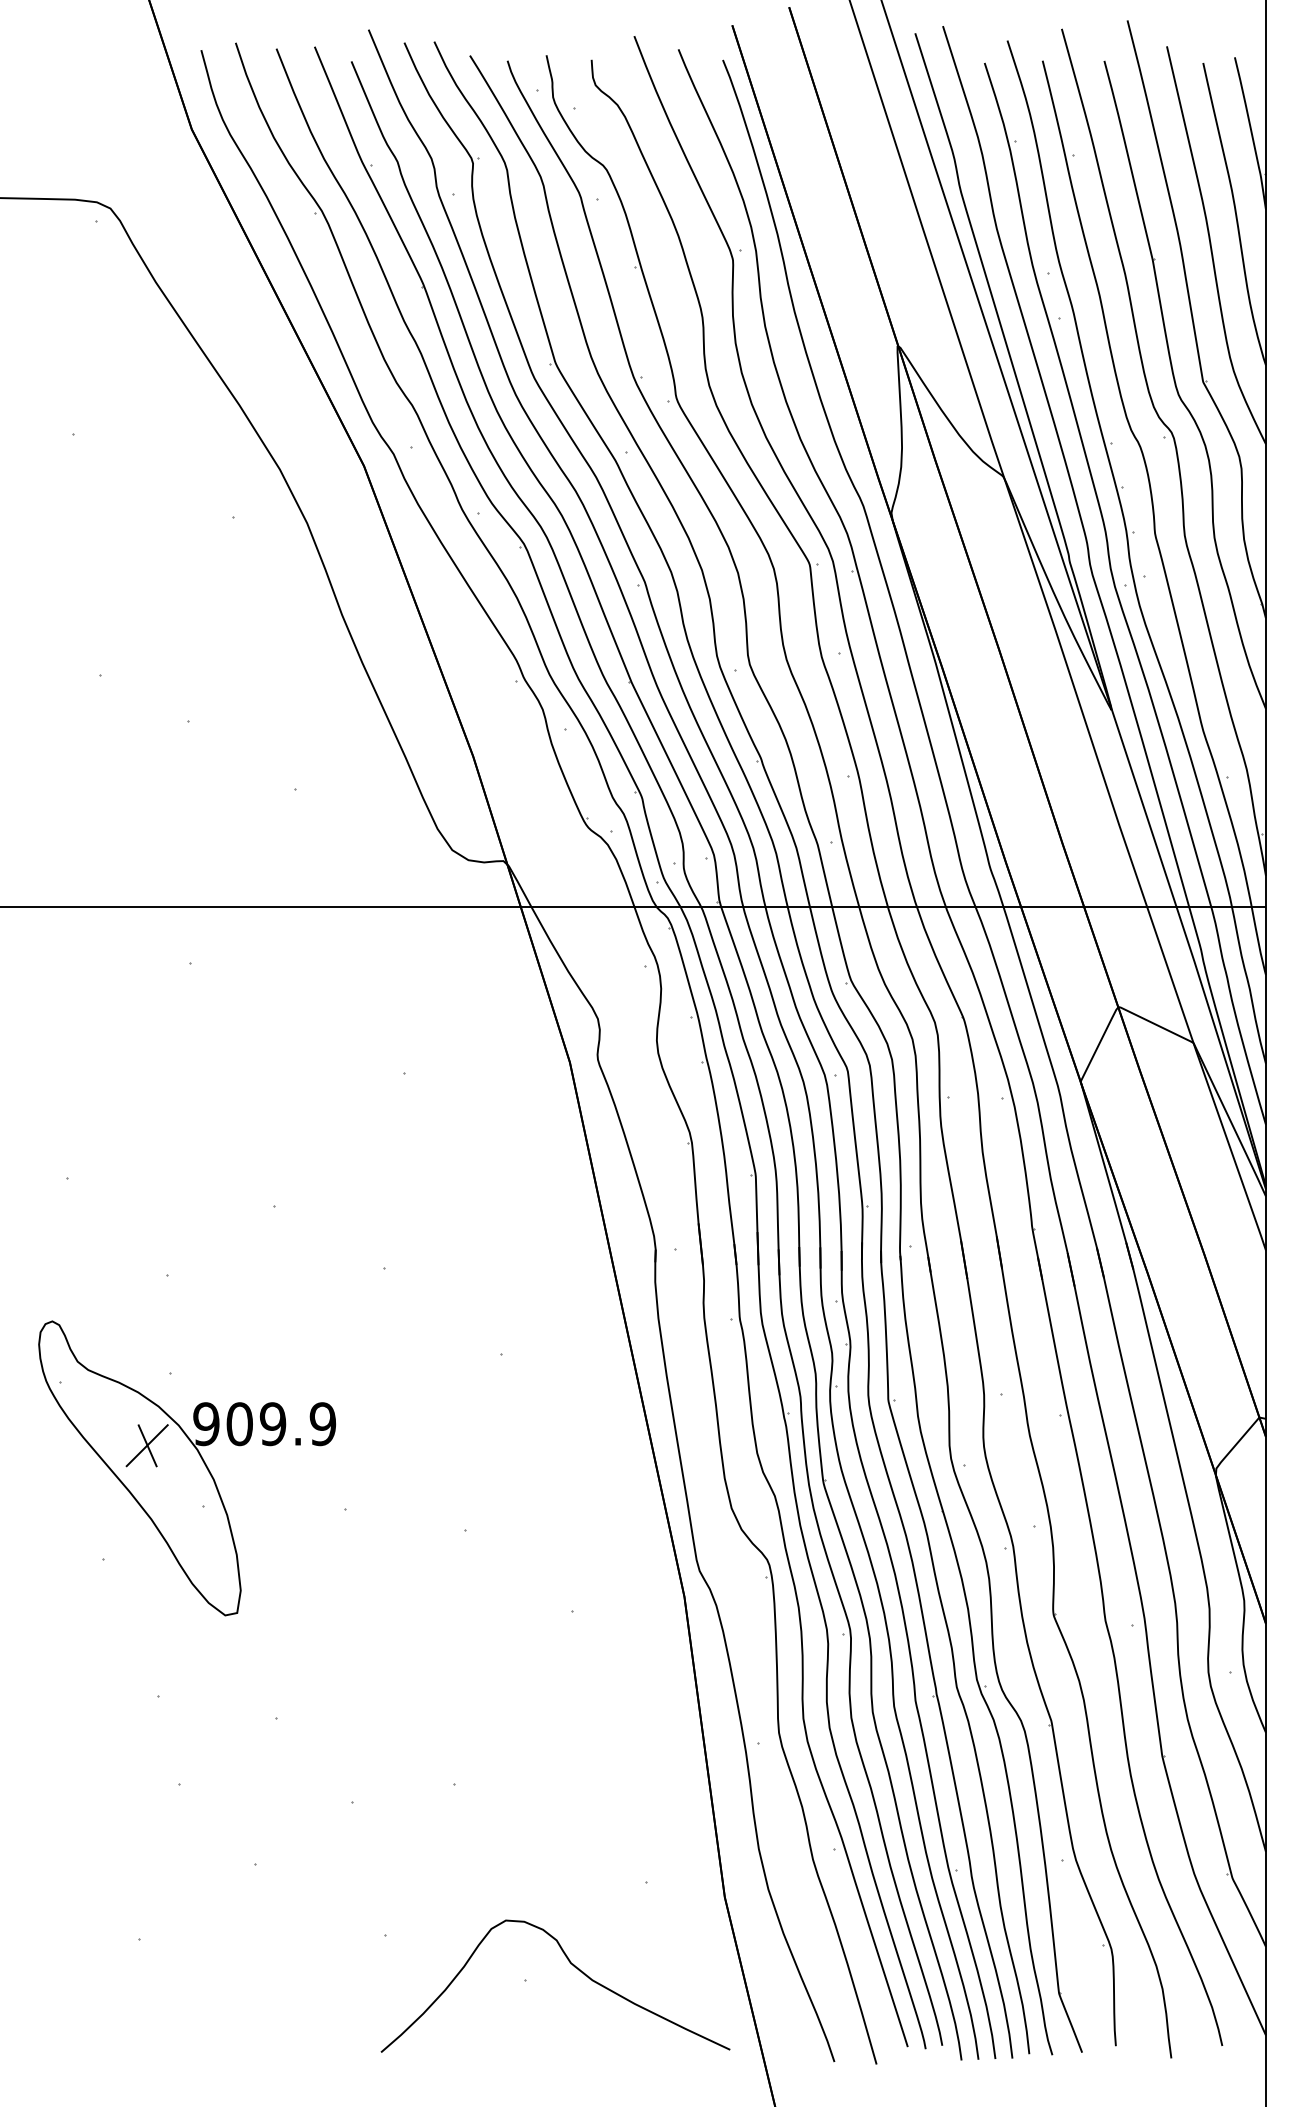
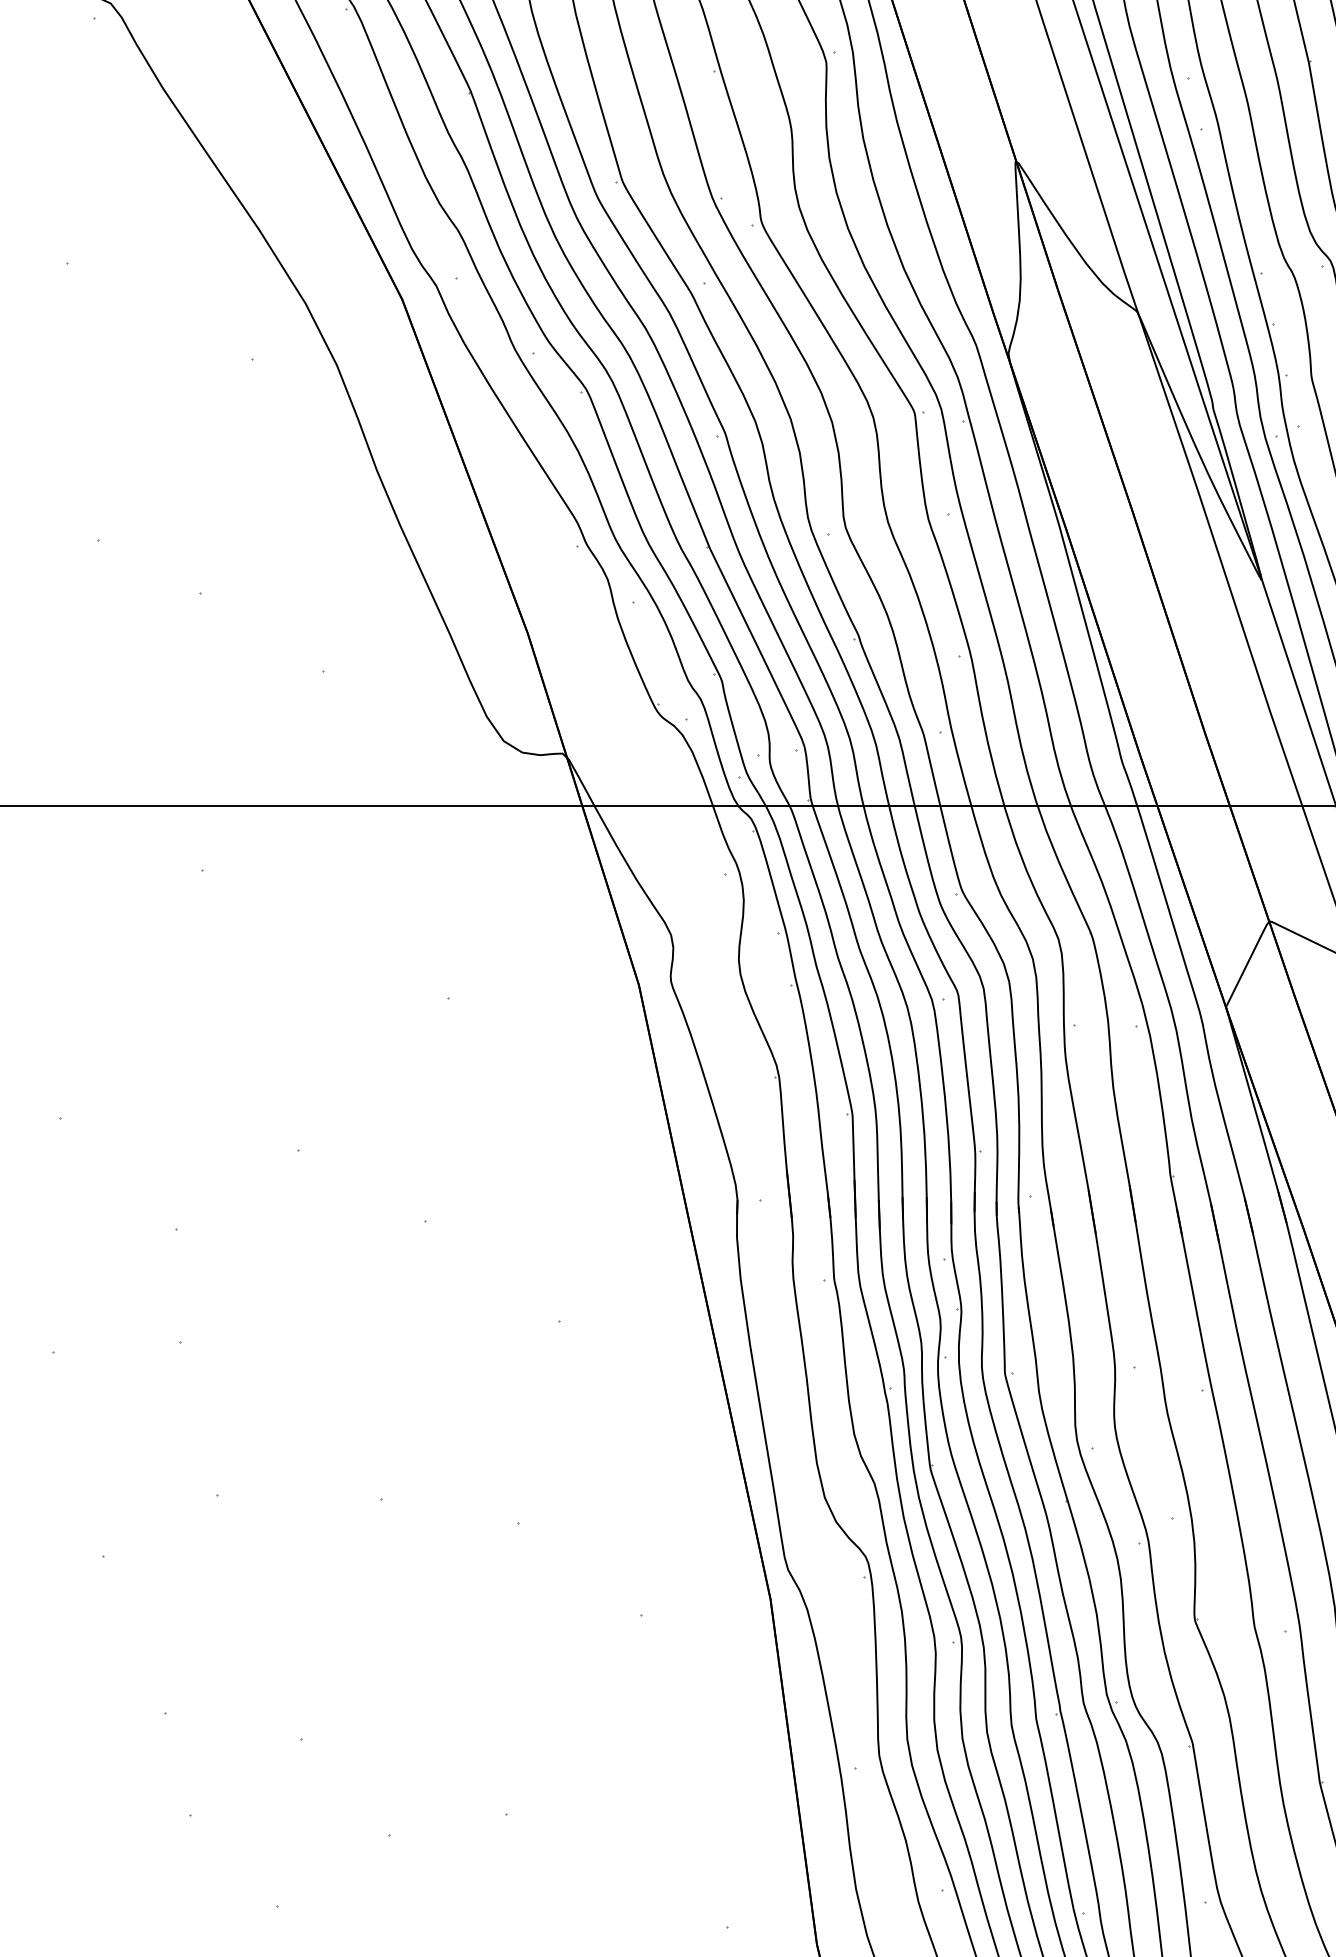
part: (186, 1468) -> (198, 1451), removed

